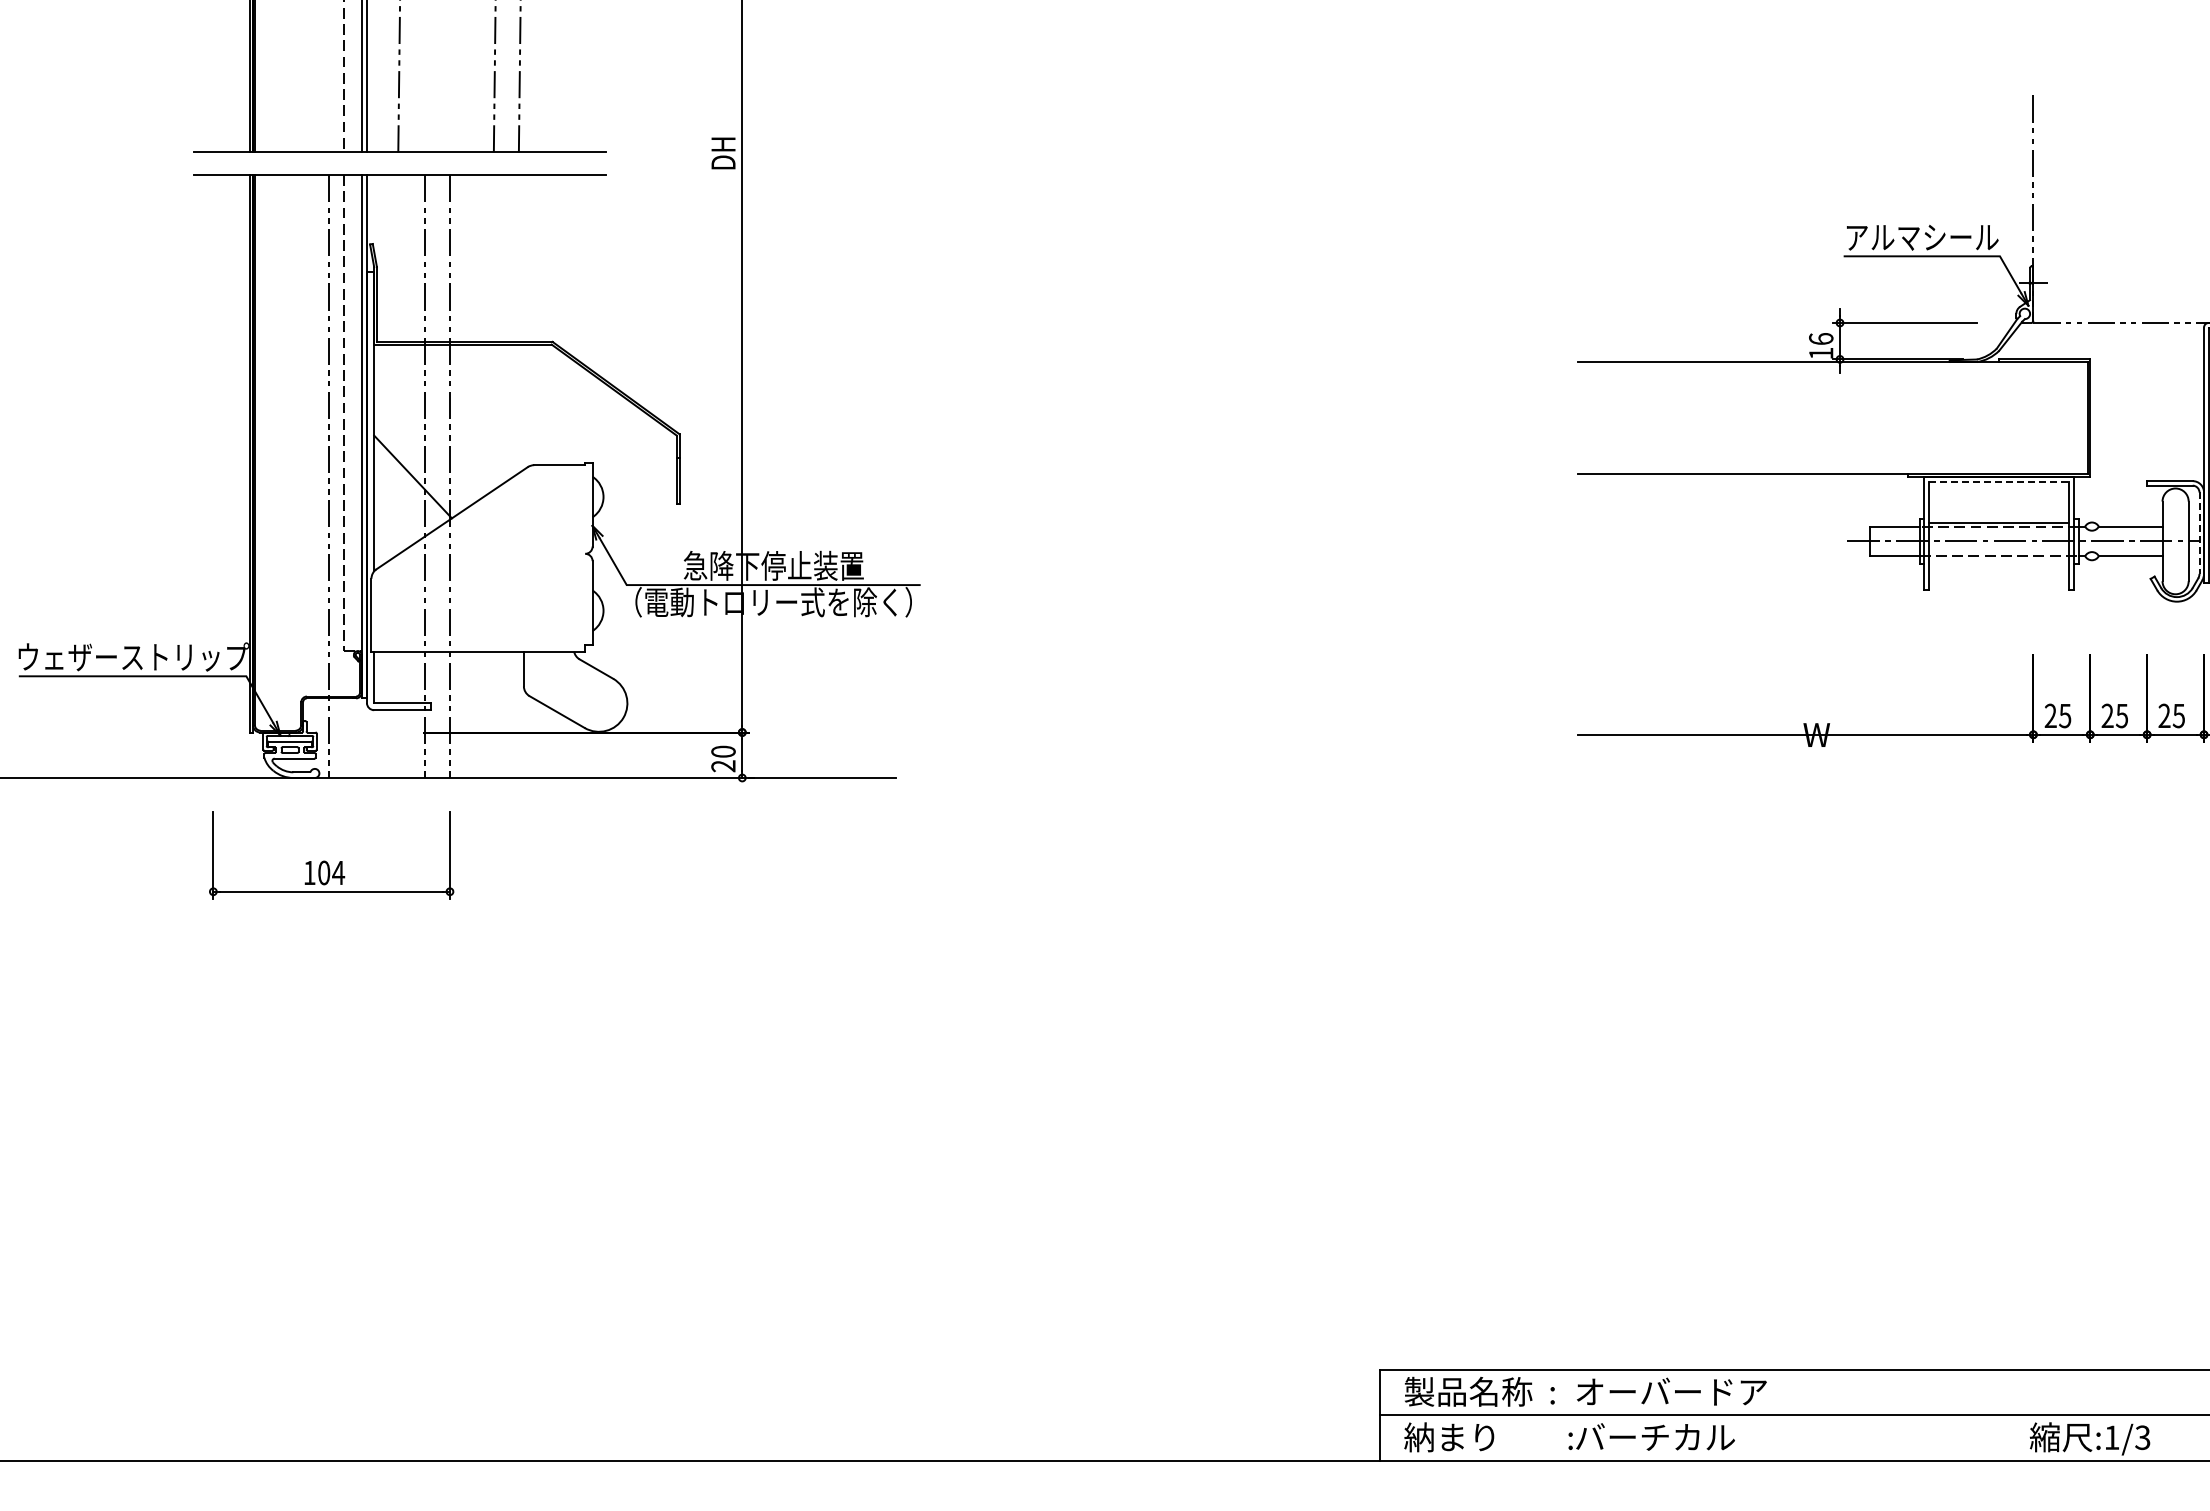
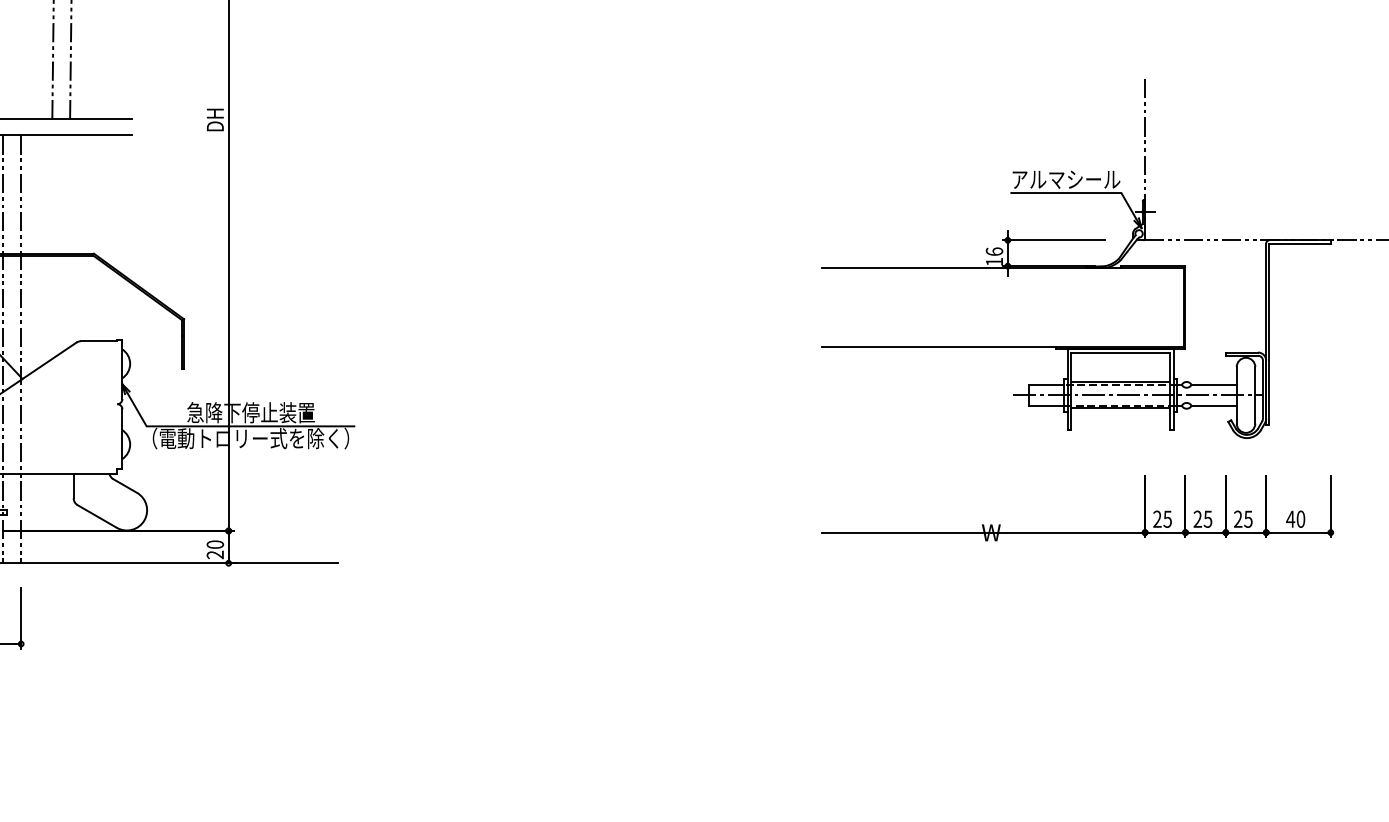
line: (1999, 481) -> (1121, 352), dashed -> solid
line: (2199, 533) -> (1263, 389), dashed -> solid
line: (1999, 559) -> (1121, 408), added

